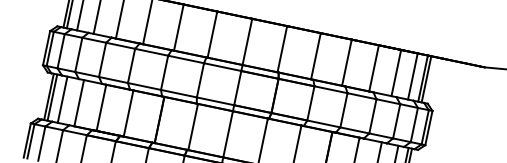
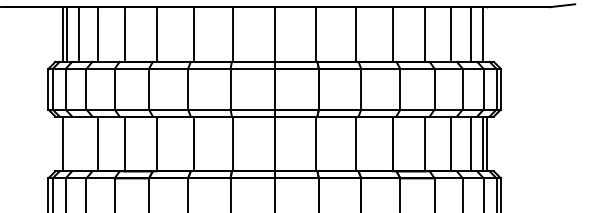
line: (426, 79) -> (486, 34), removed
line: (52, 97) -> (66, 143), removed
line: (62, 99) -> (78, 143), removed

